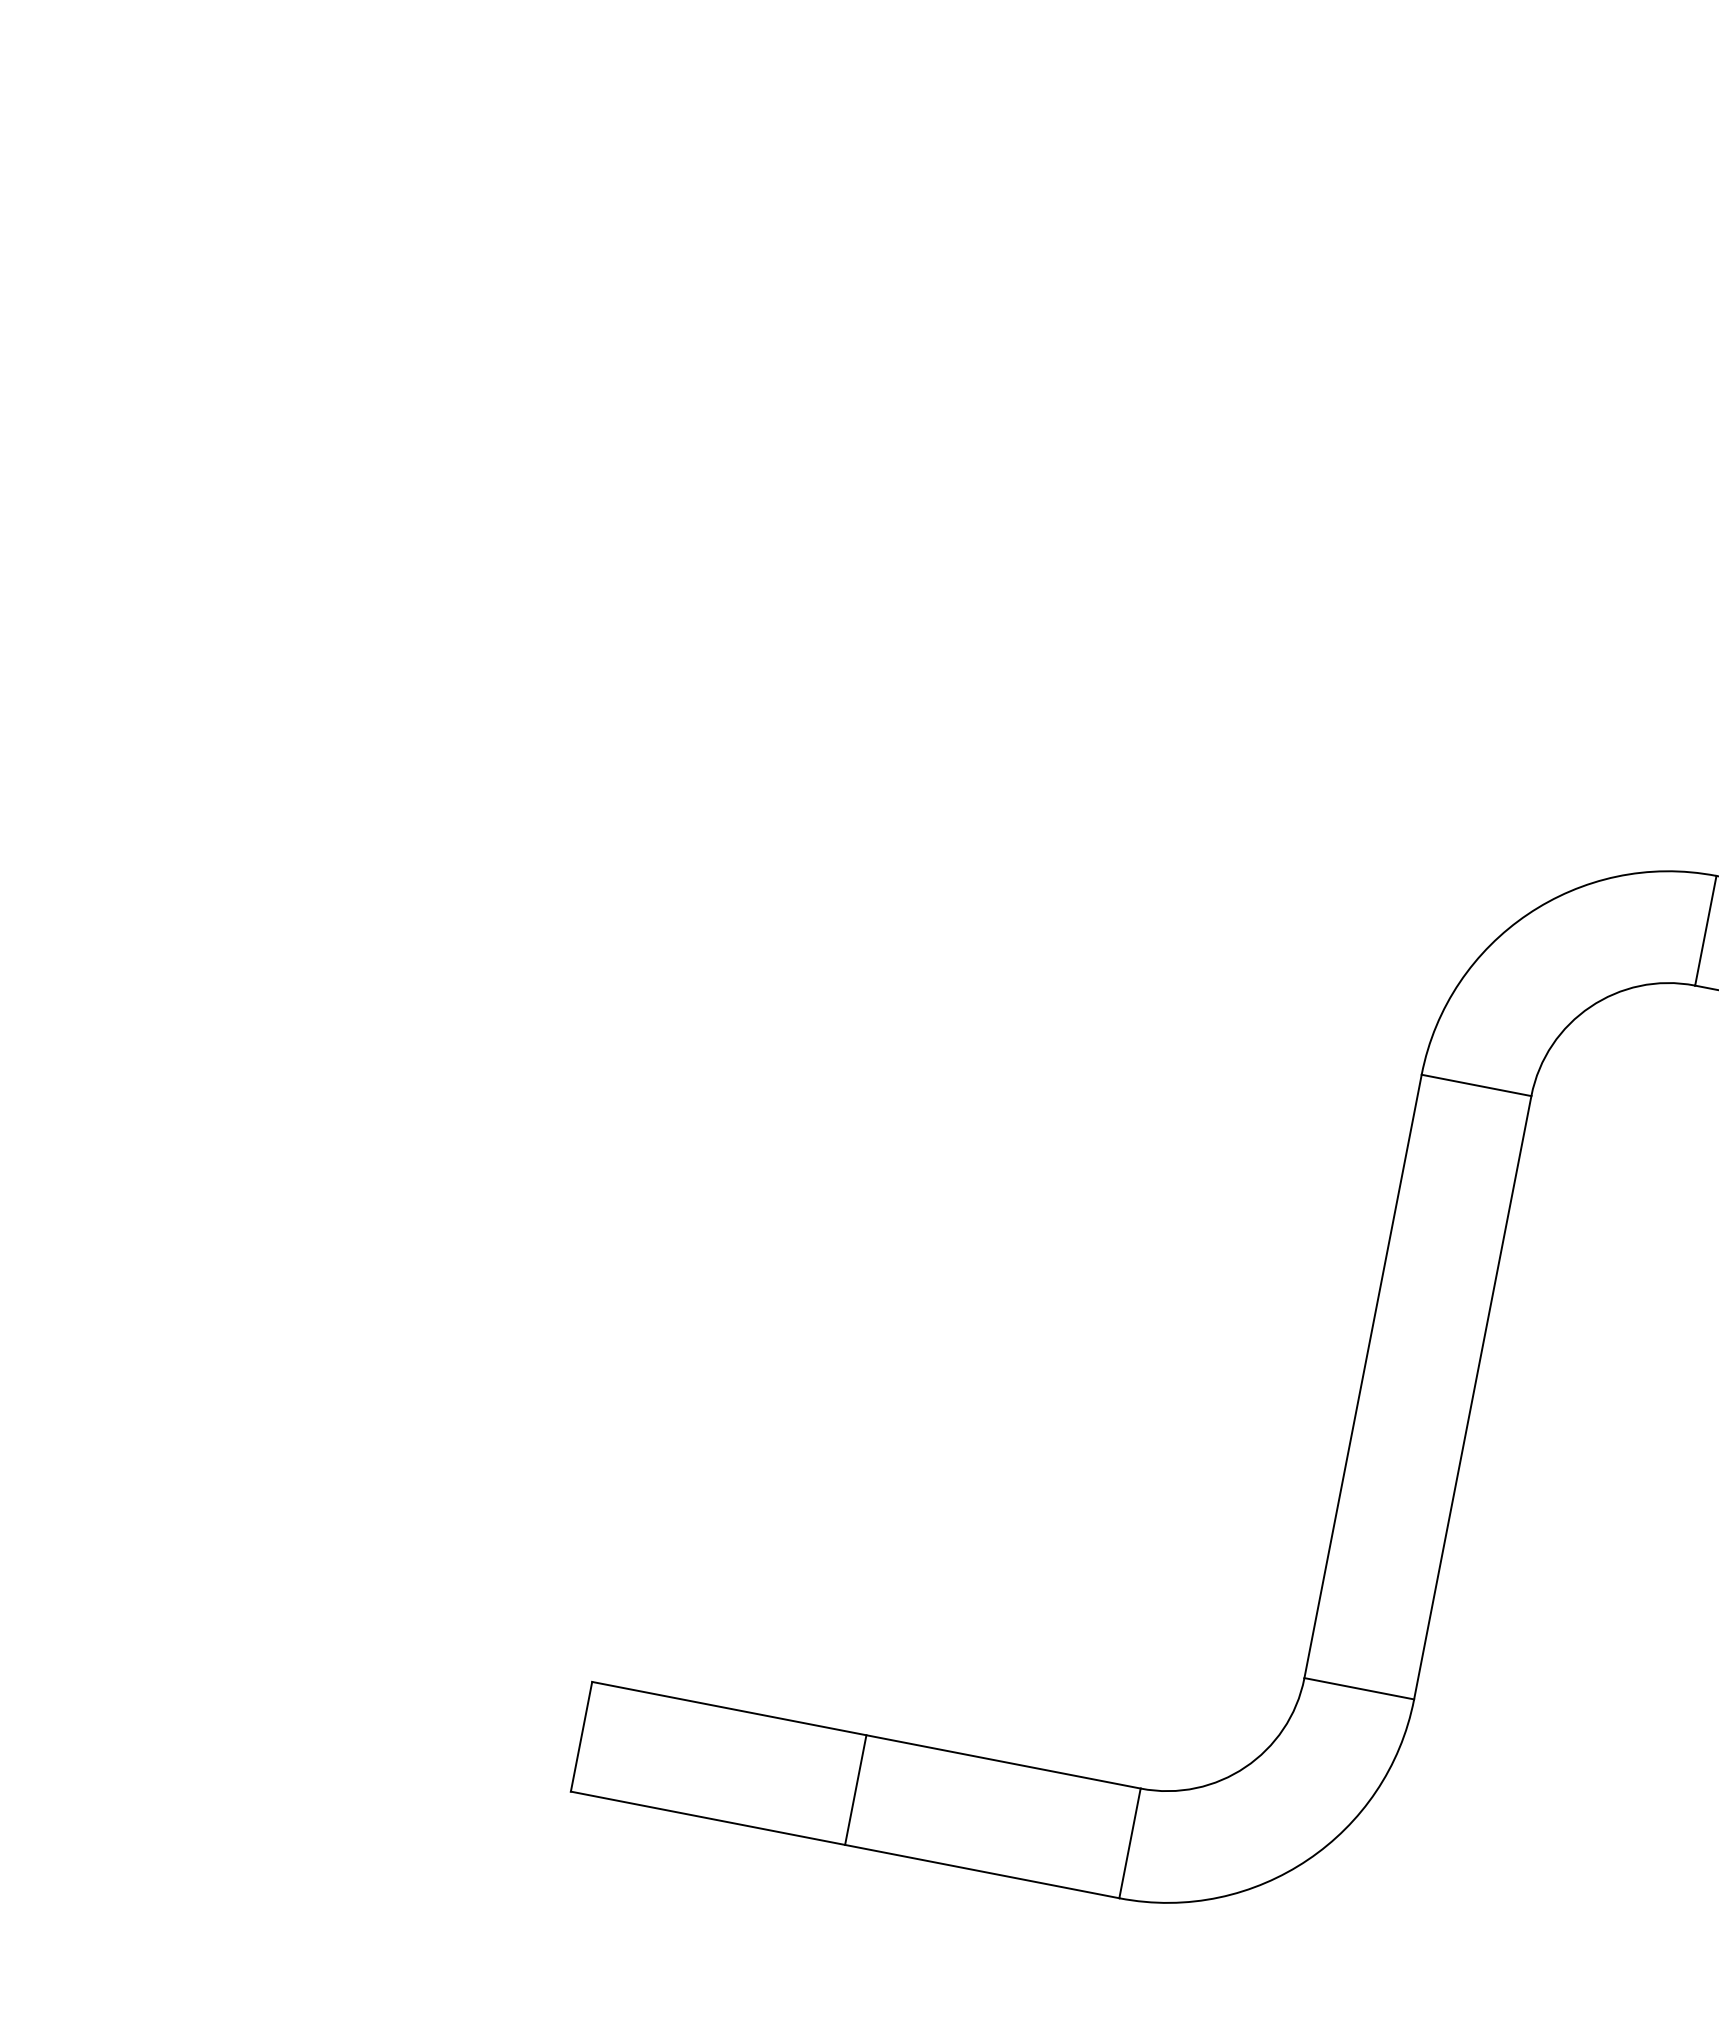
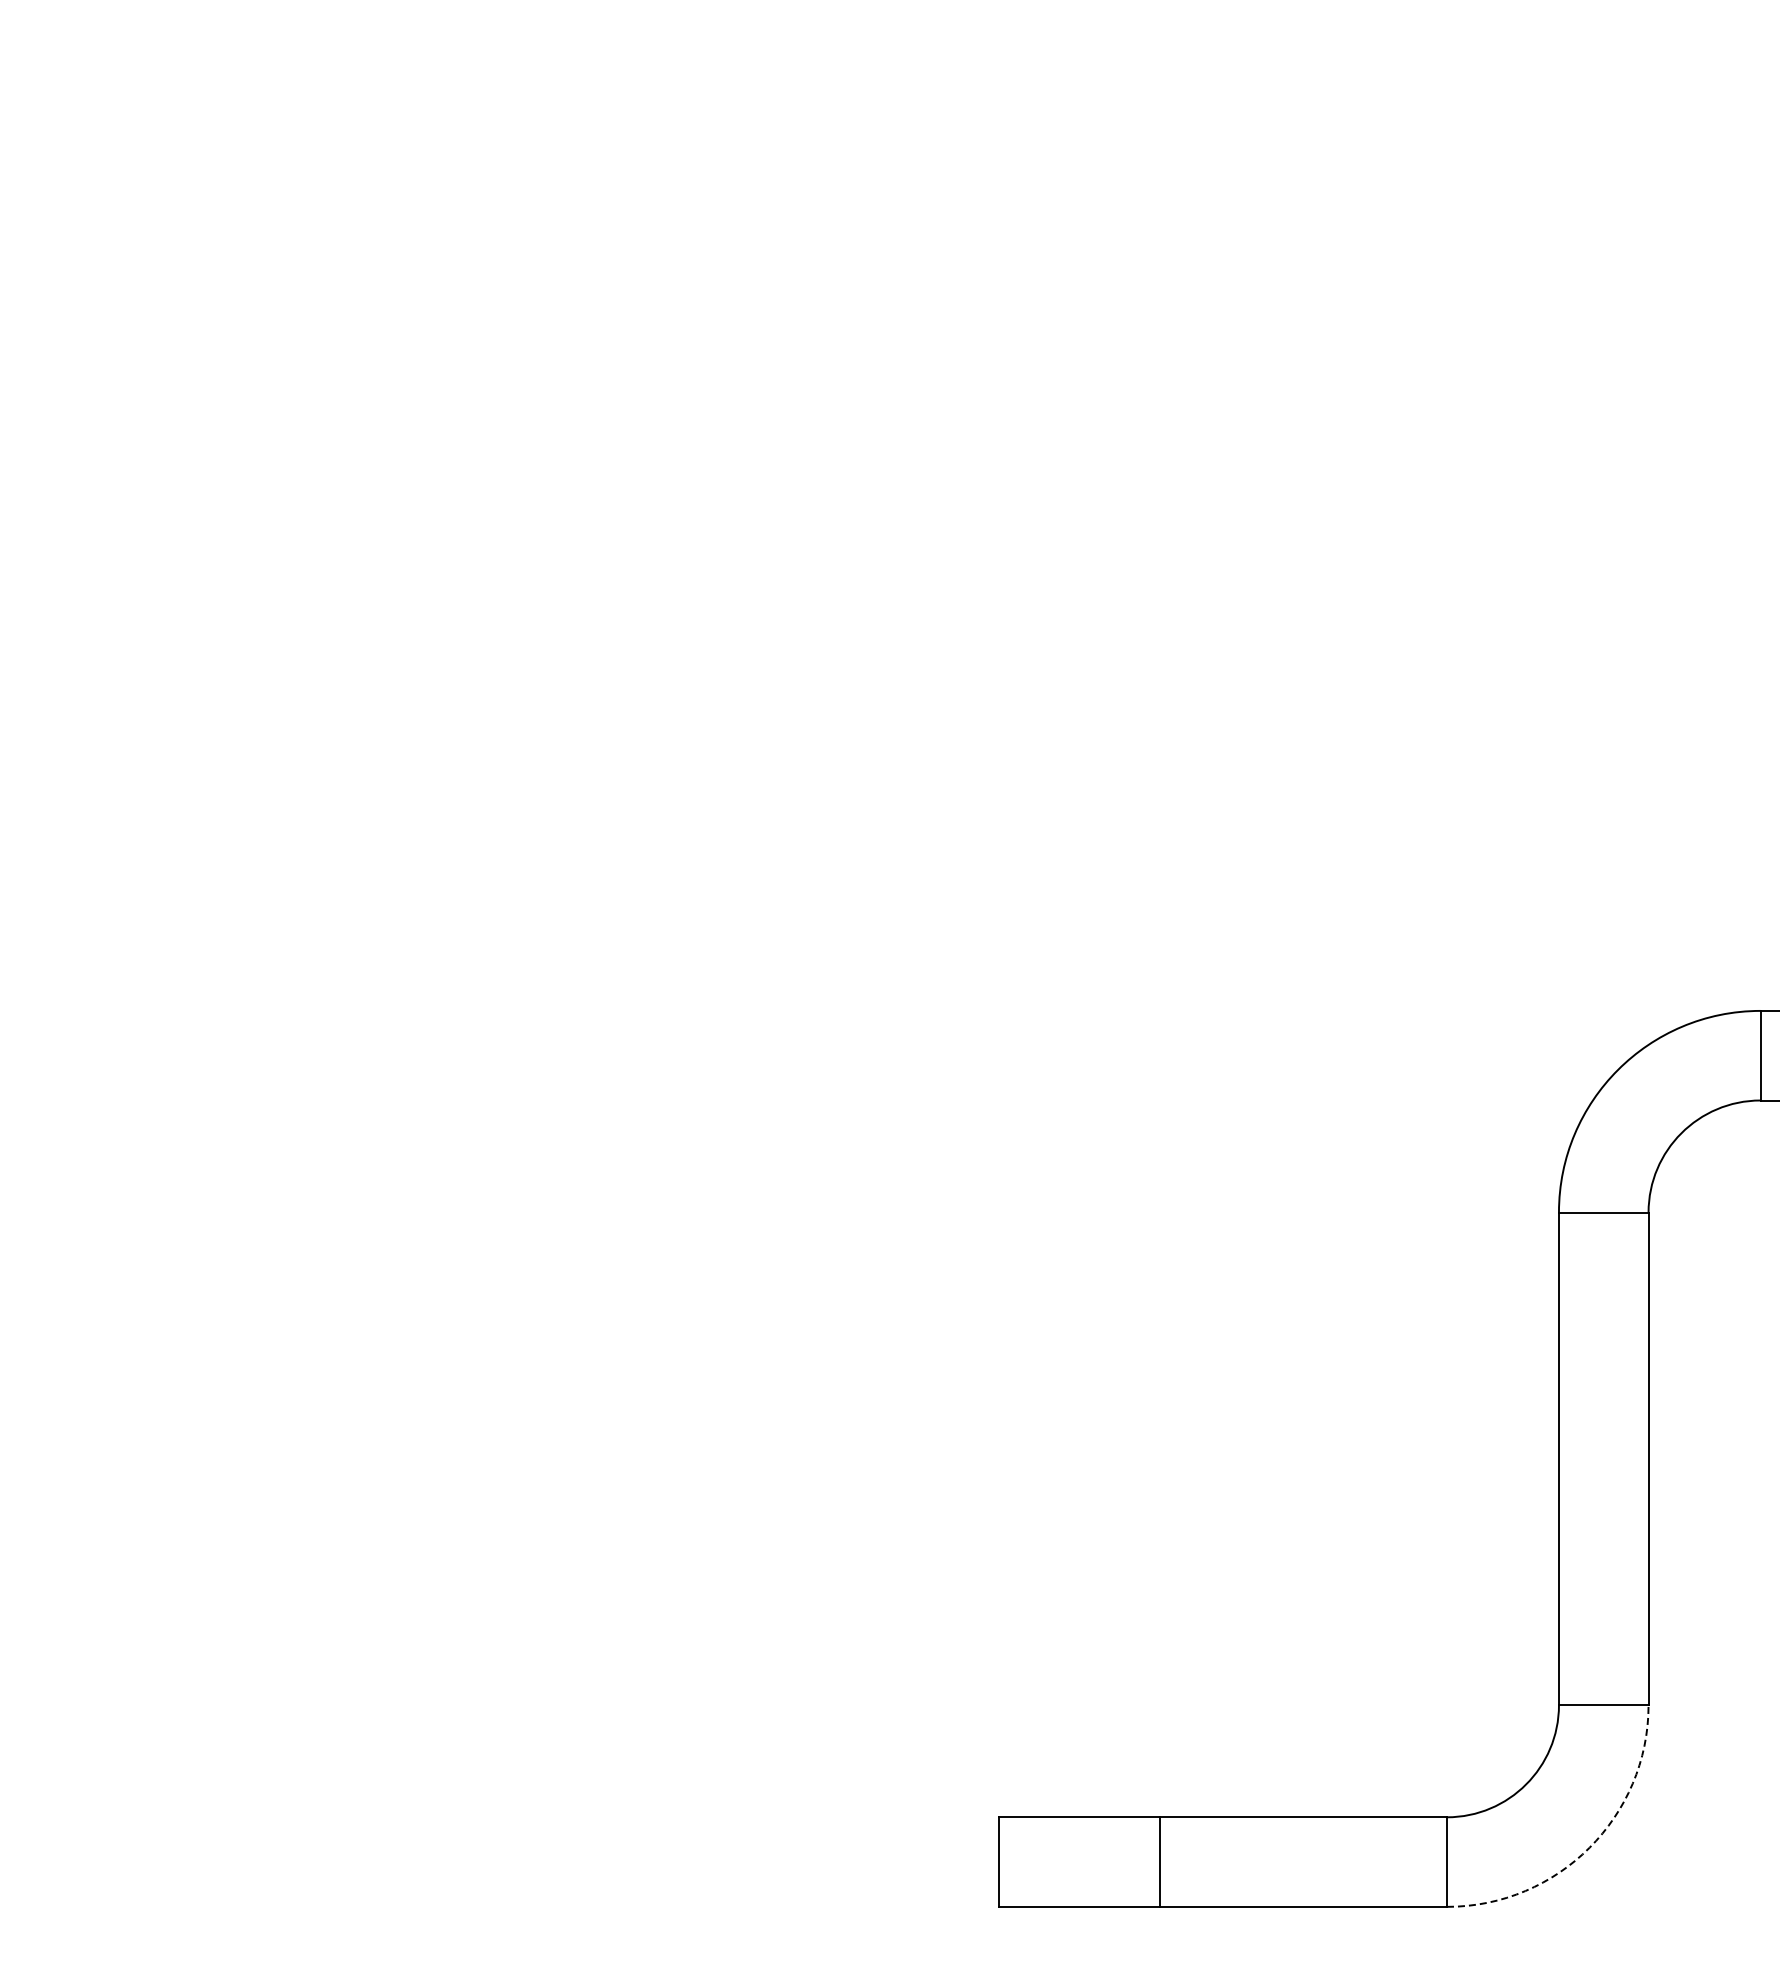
line: (855, 1789) -> (1159, 1861), moved
arc: (1307, 1859) -> (1589, 1847), solid -> dashed

